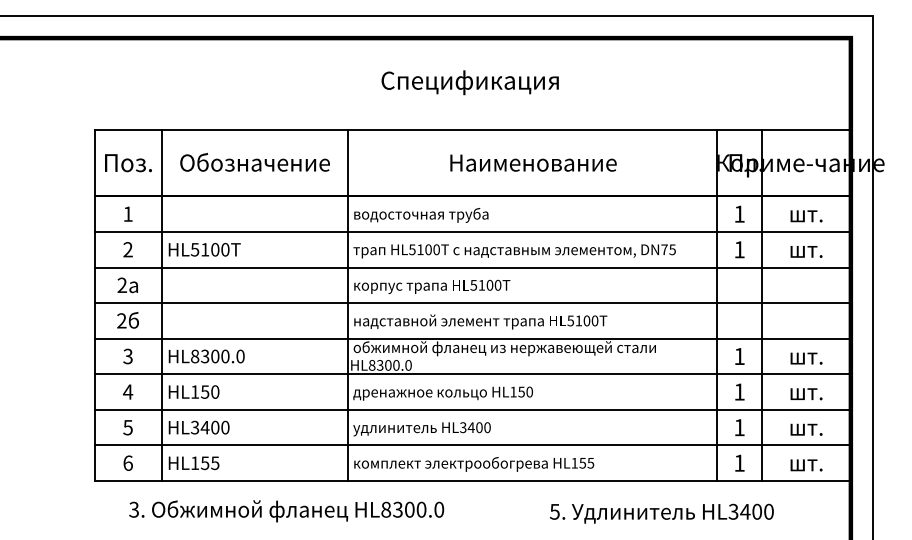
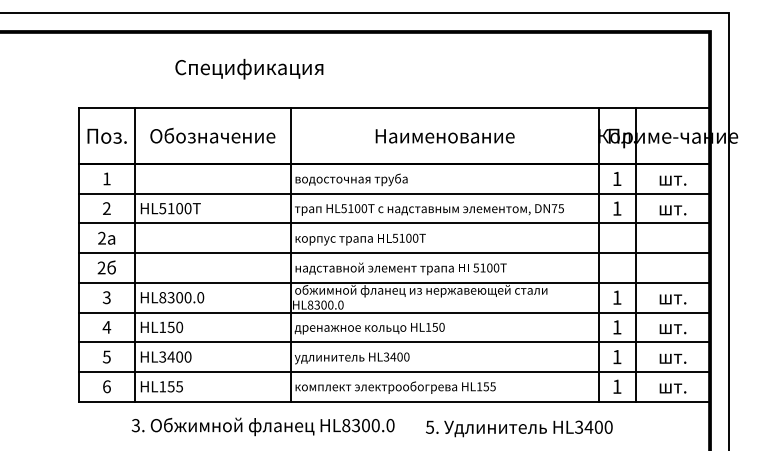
text: (470, 81) -> (249, 68), moved
text: (285, 510) -> (262, 426), moved
text: (662, 513) -> (519, 428), moved

